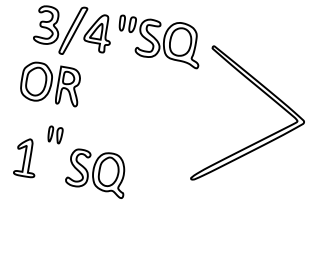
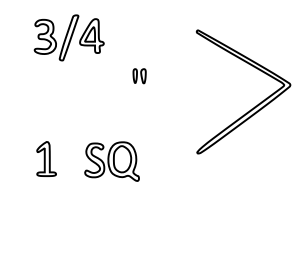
part: (158, 40) -> (147, 33), removed
part: (50, 84) -> (56, 89), removed
part: (55, 135) -> (139, 76), moved

